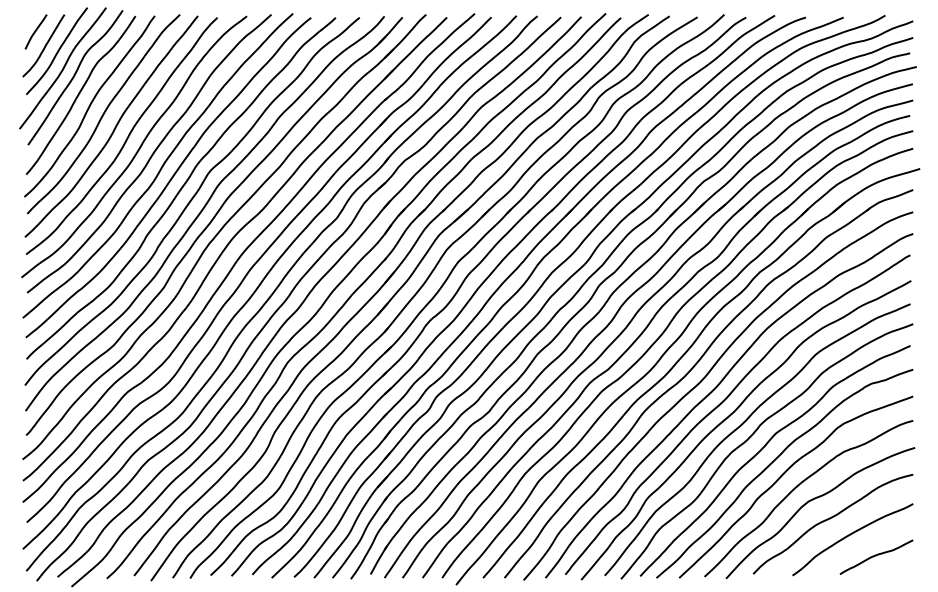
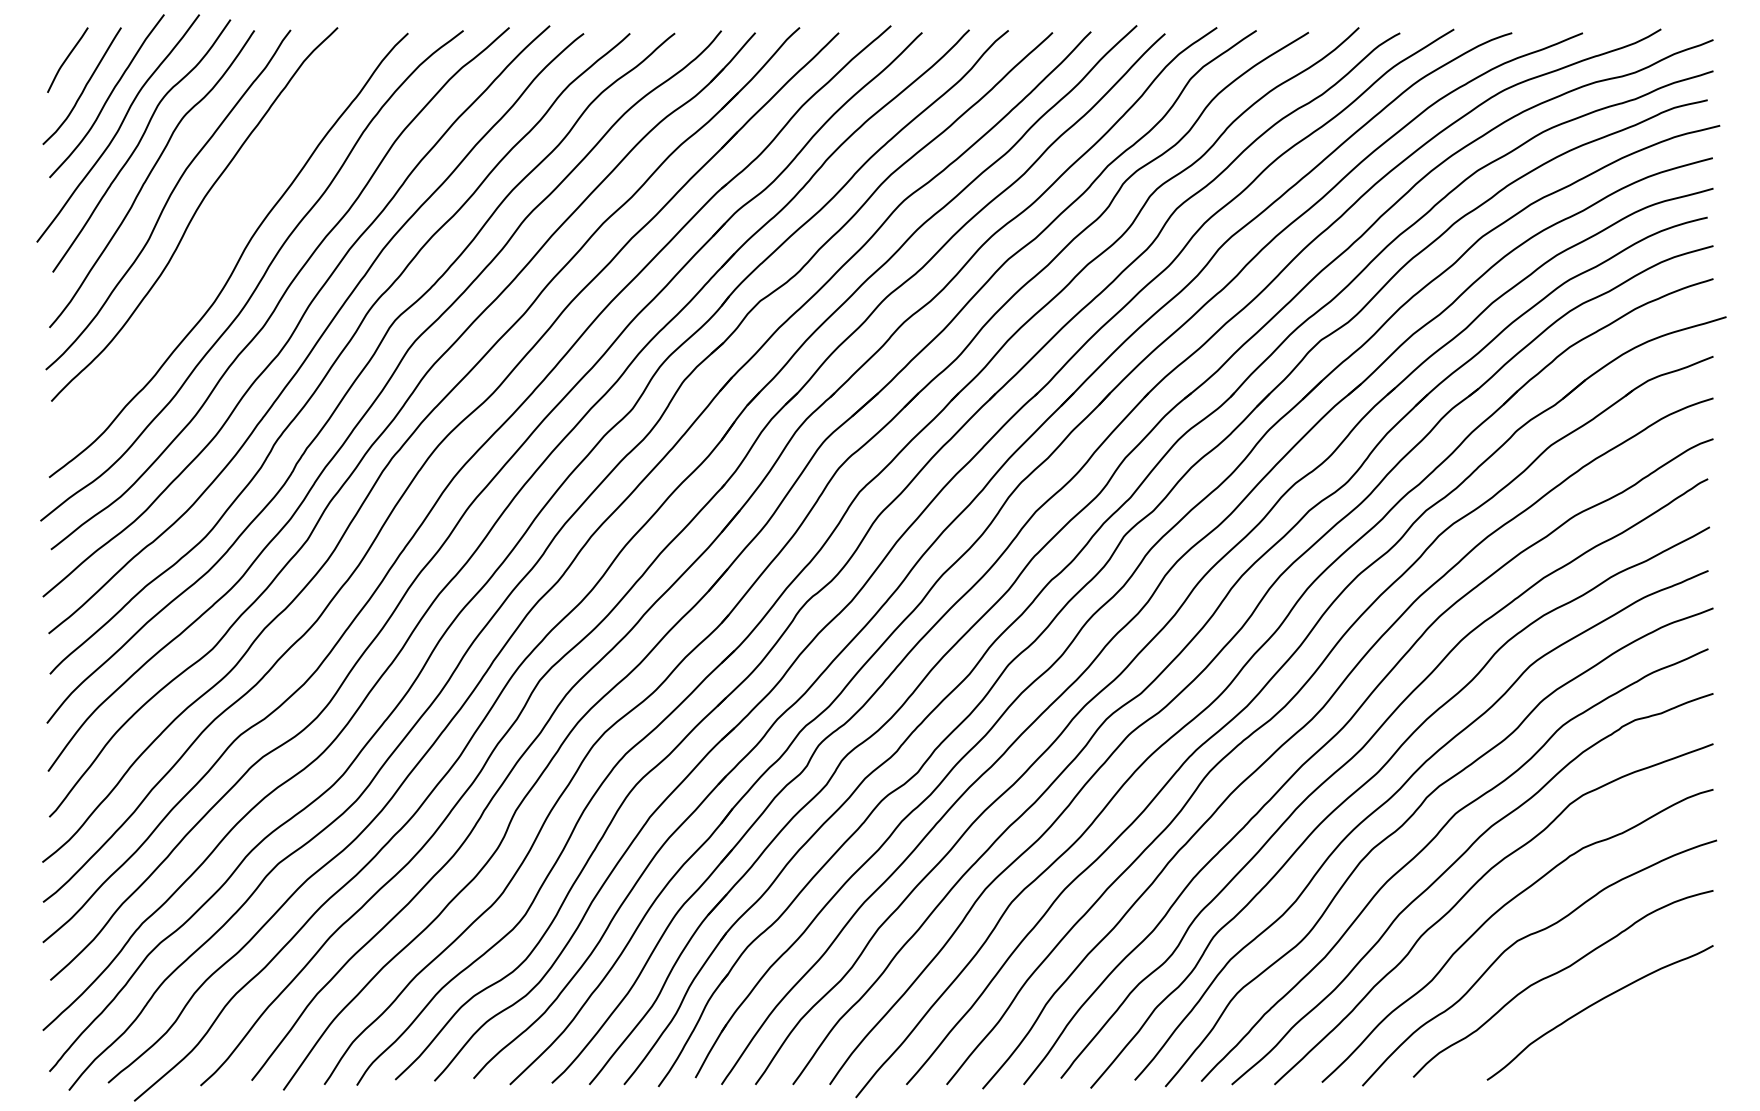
curve: (114, 127) -> (214, 239), removed
curve: (876, 556) -> (1644, 1044), removed

